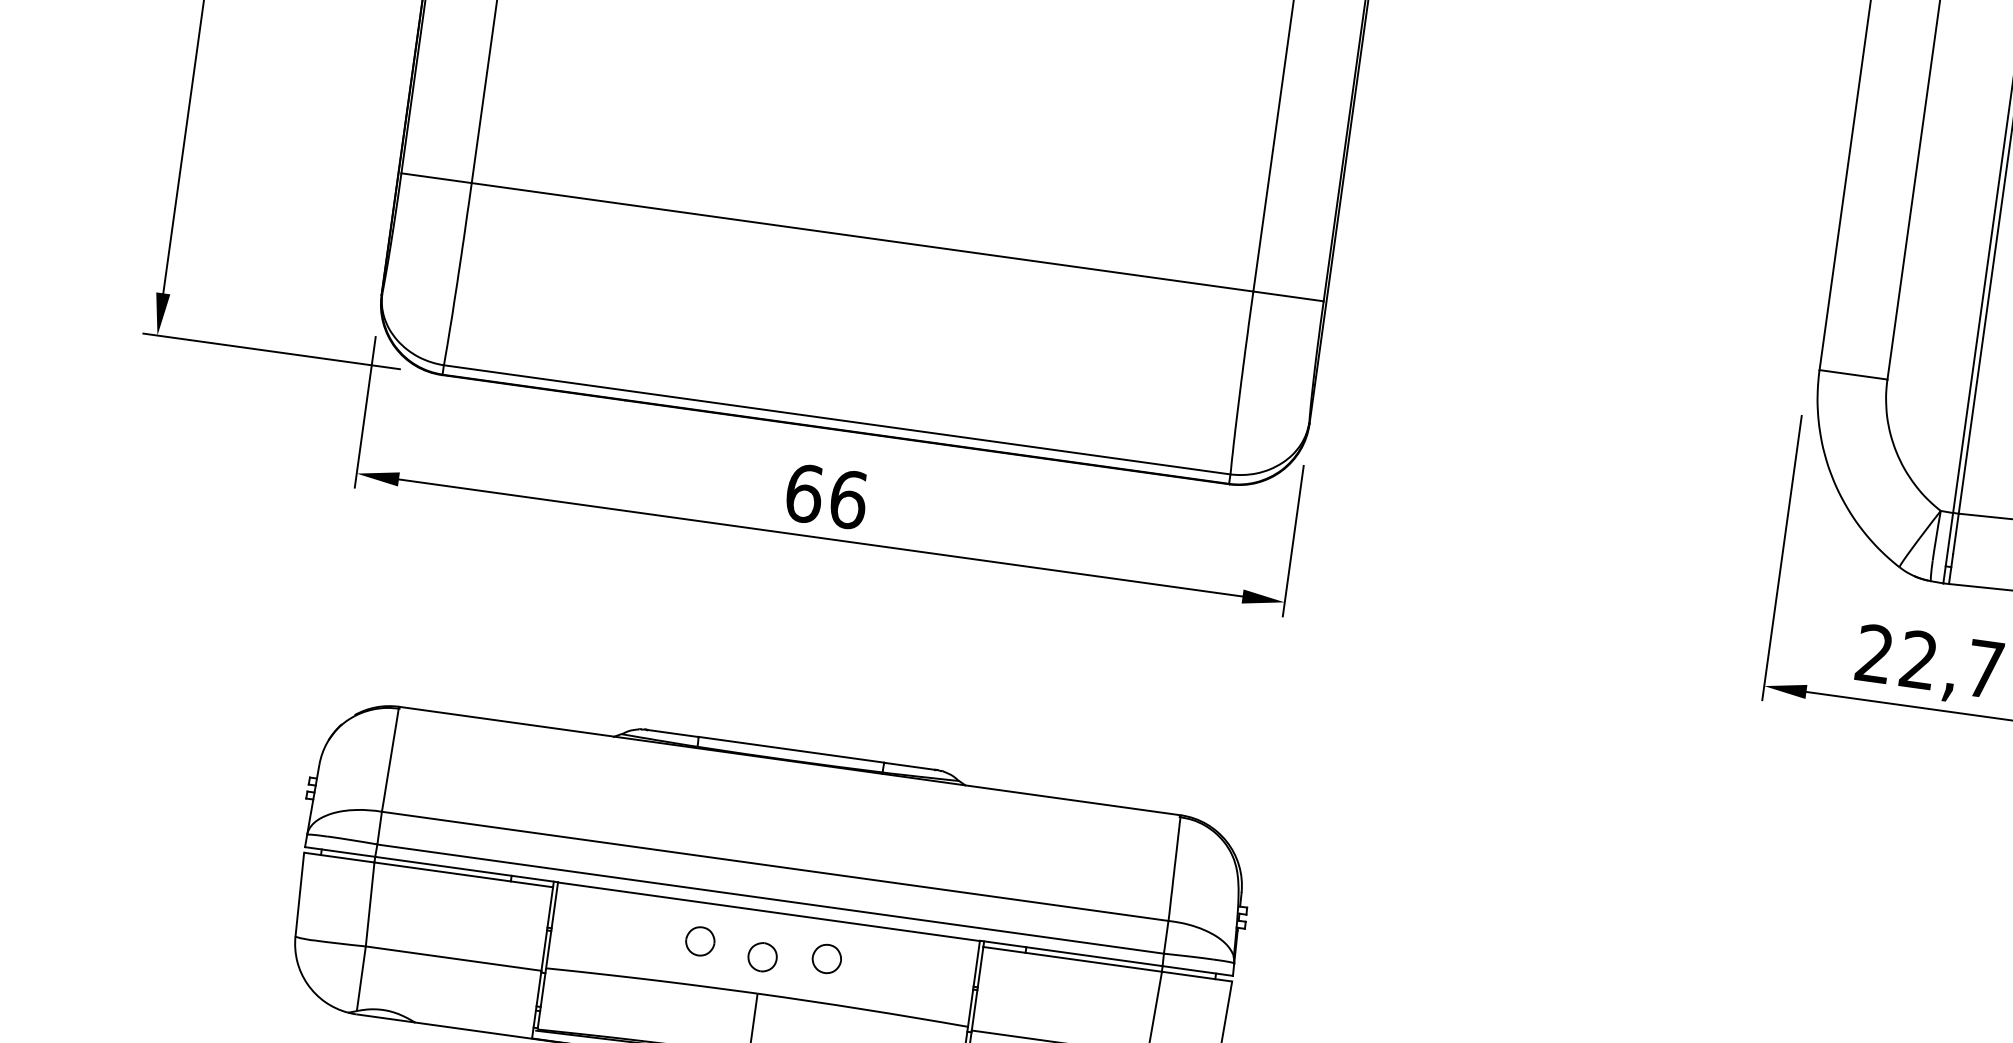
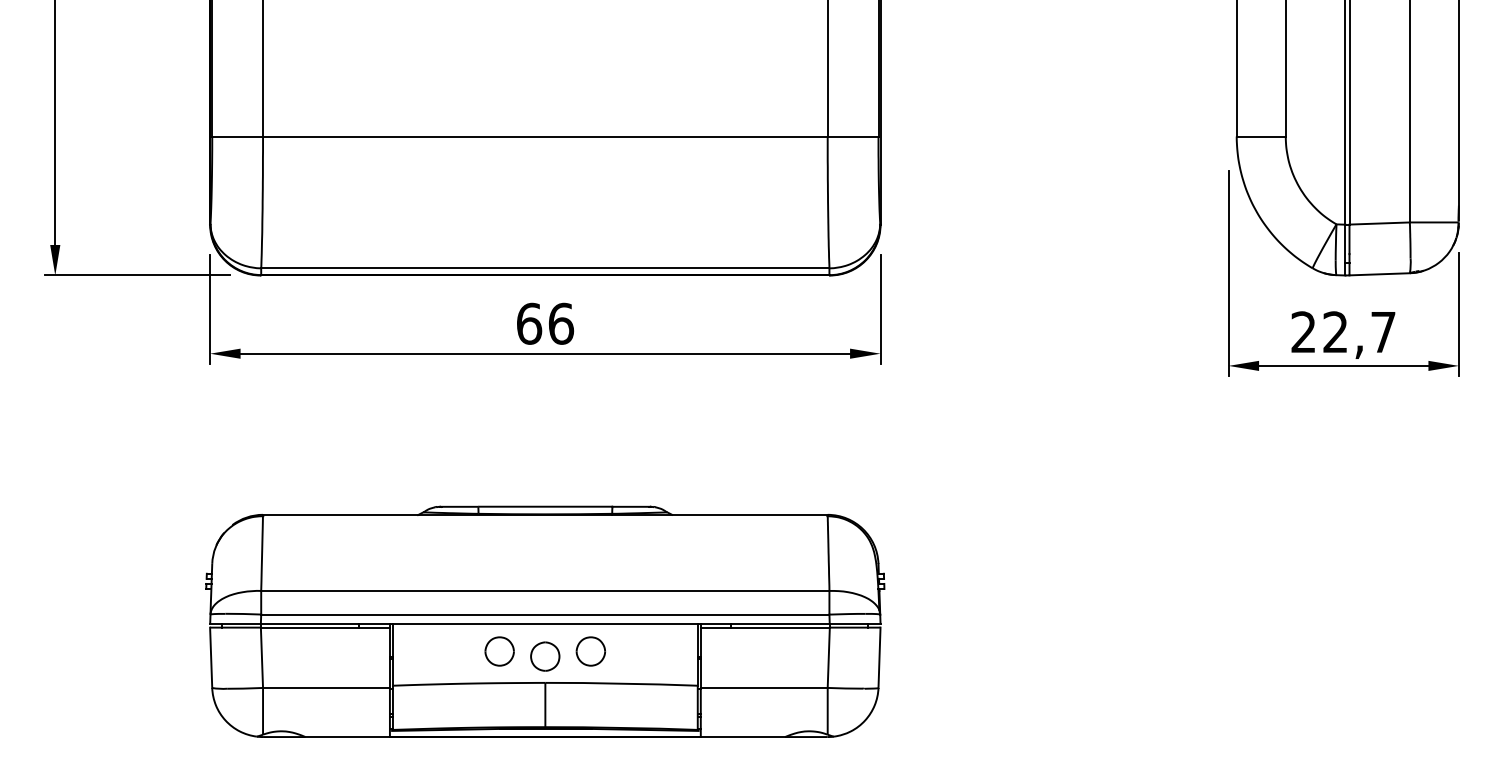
part: (700, 941) -> (499, 651), size x1.4
part: (762, 957) -> (545, 656), size x1.4
part: (827, 959) -> (591, 651), size x1.4

